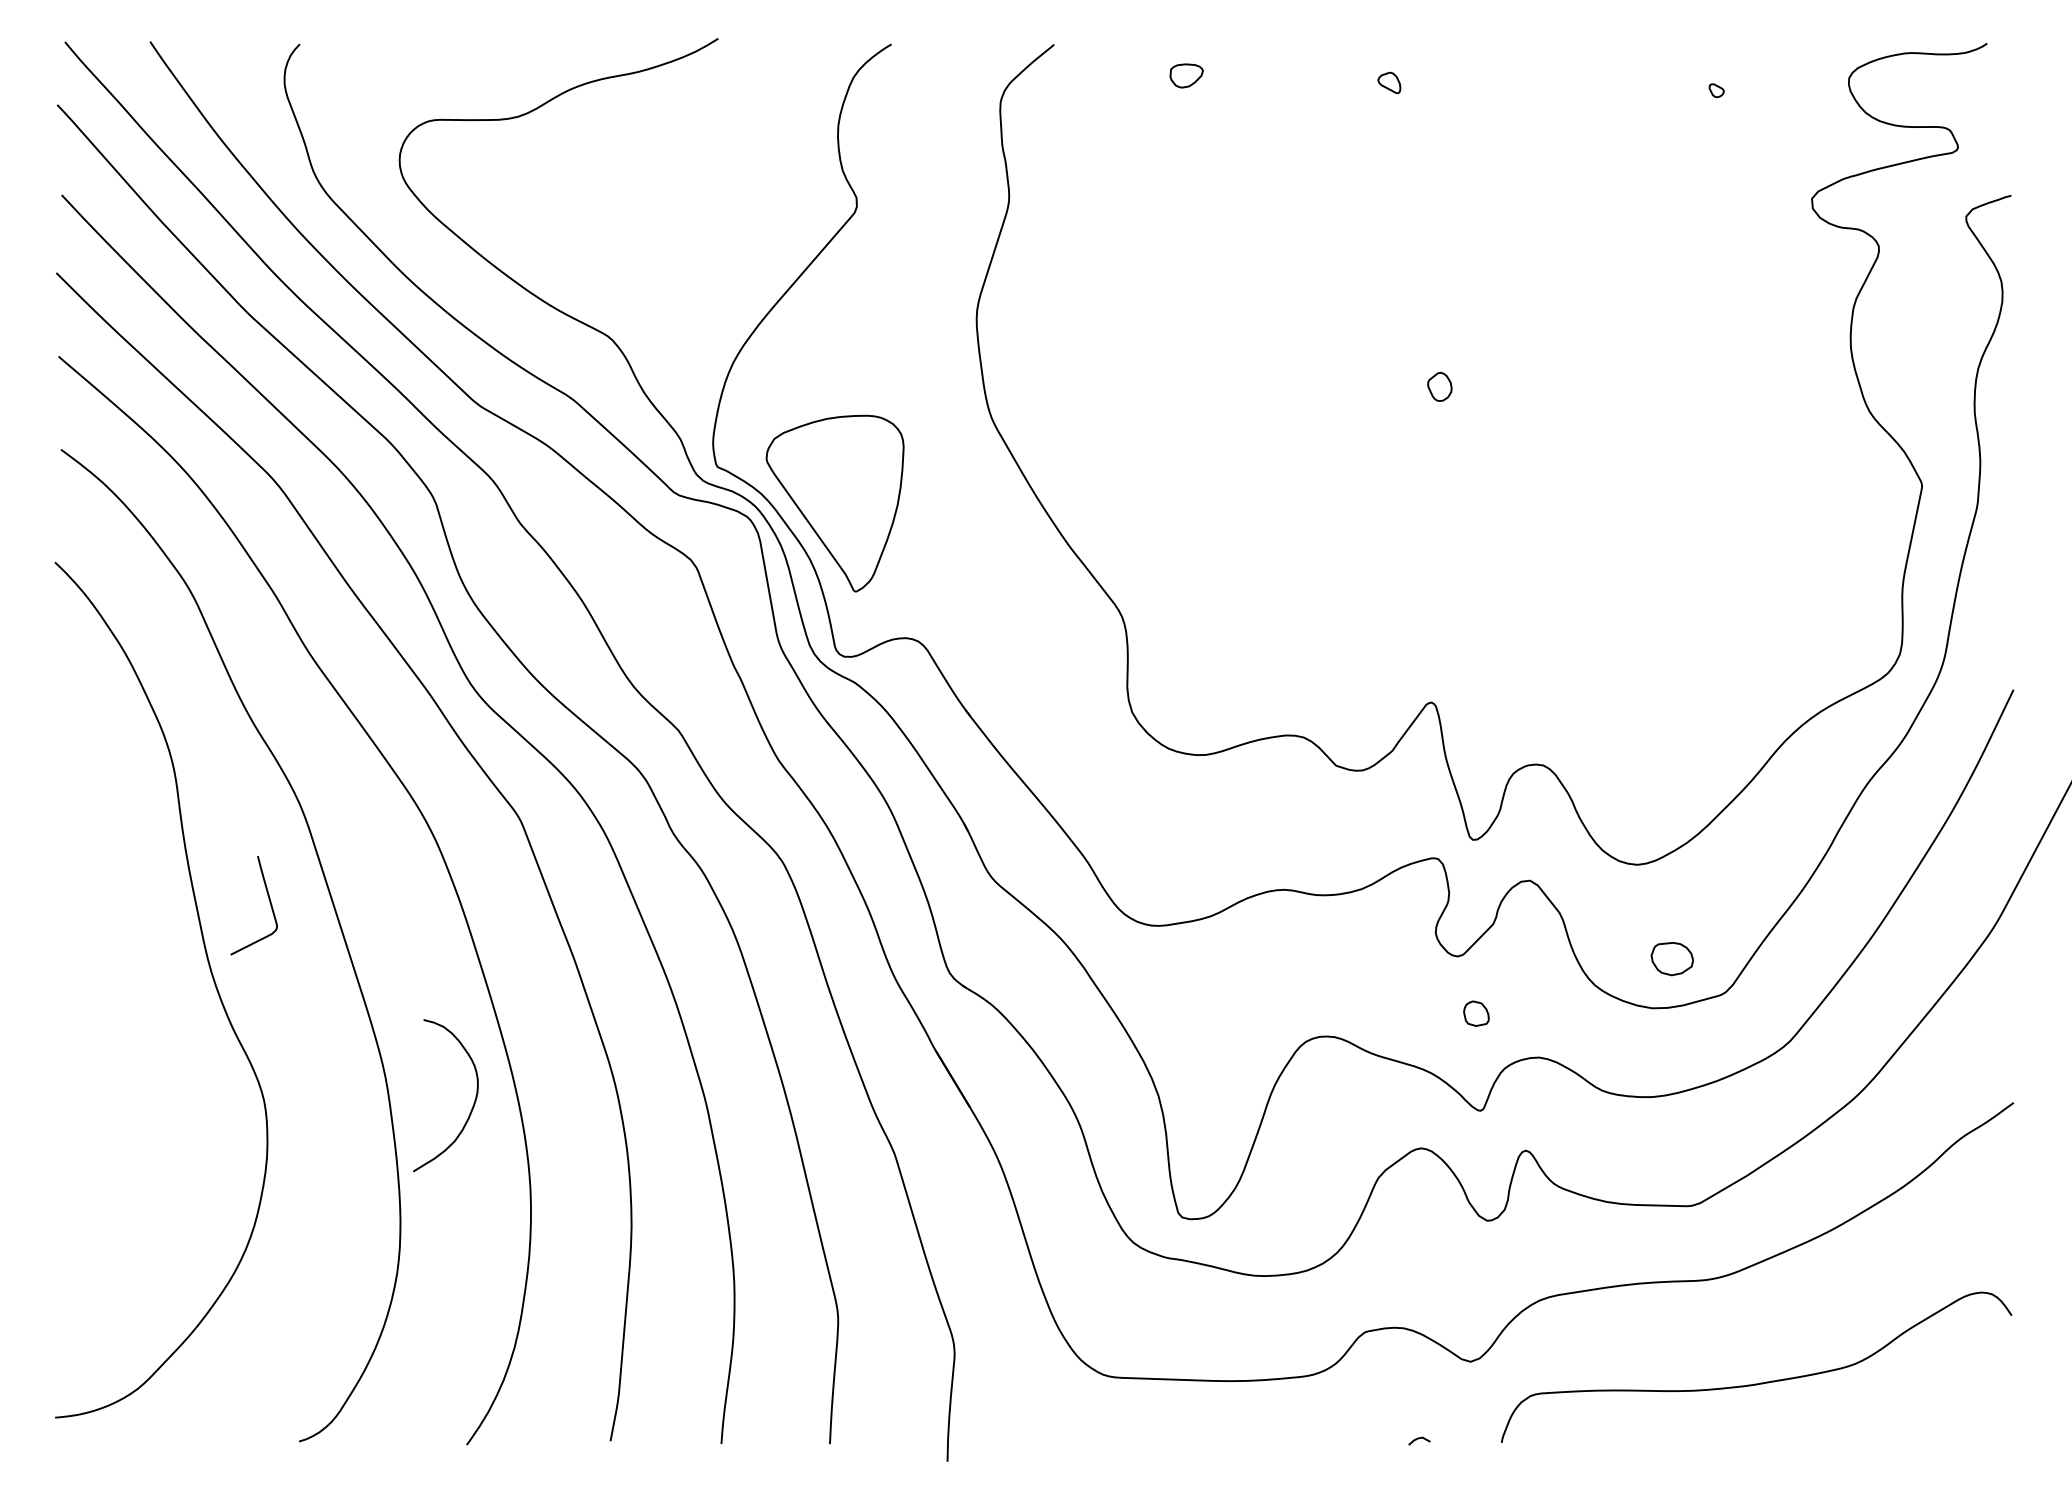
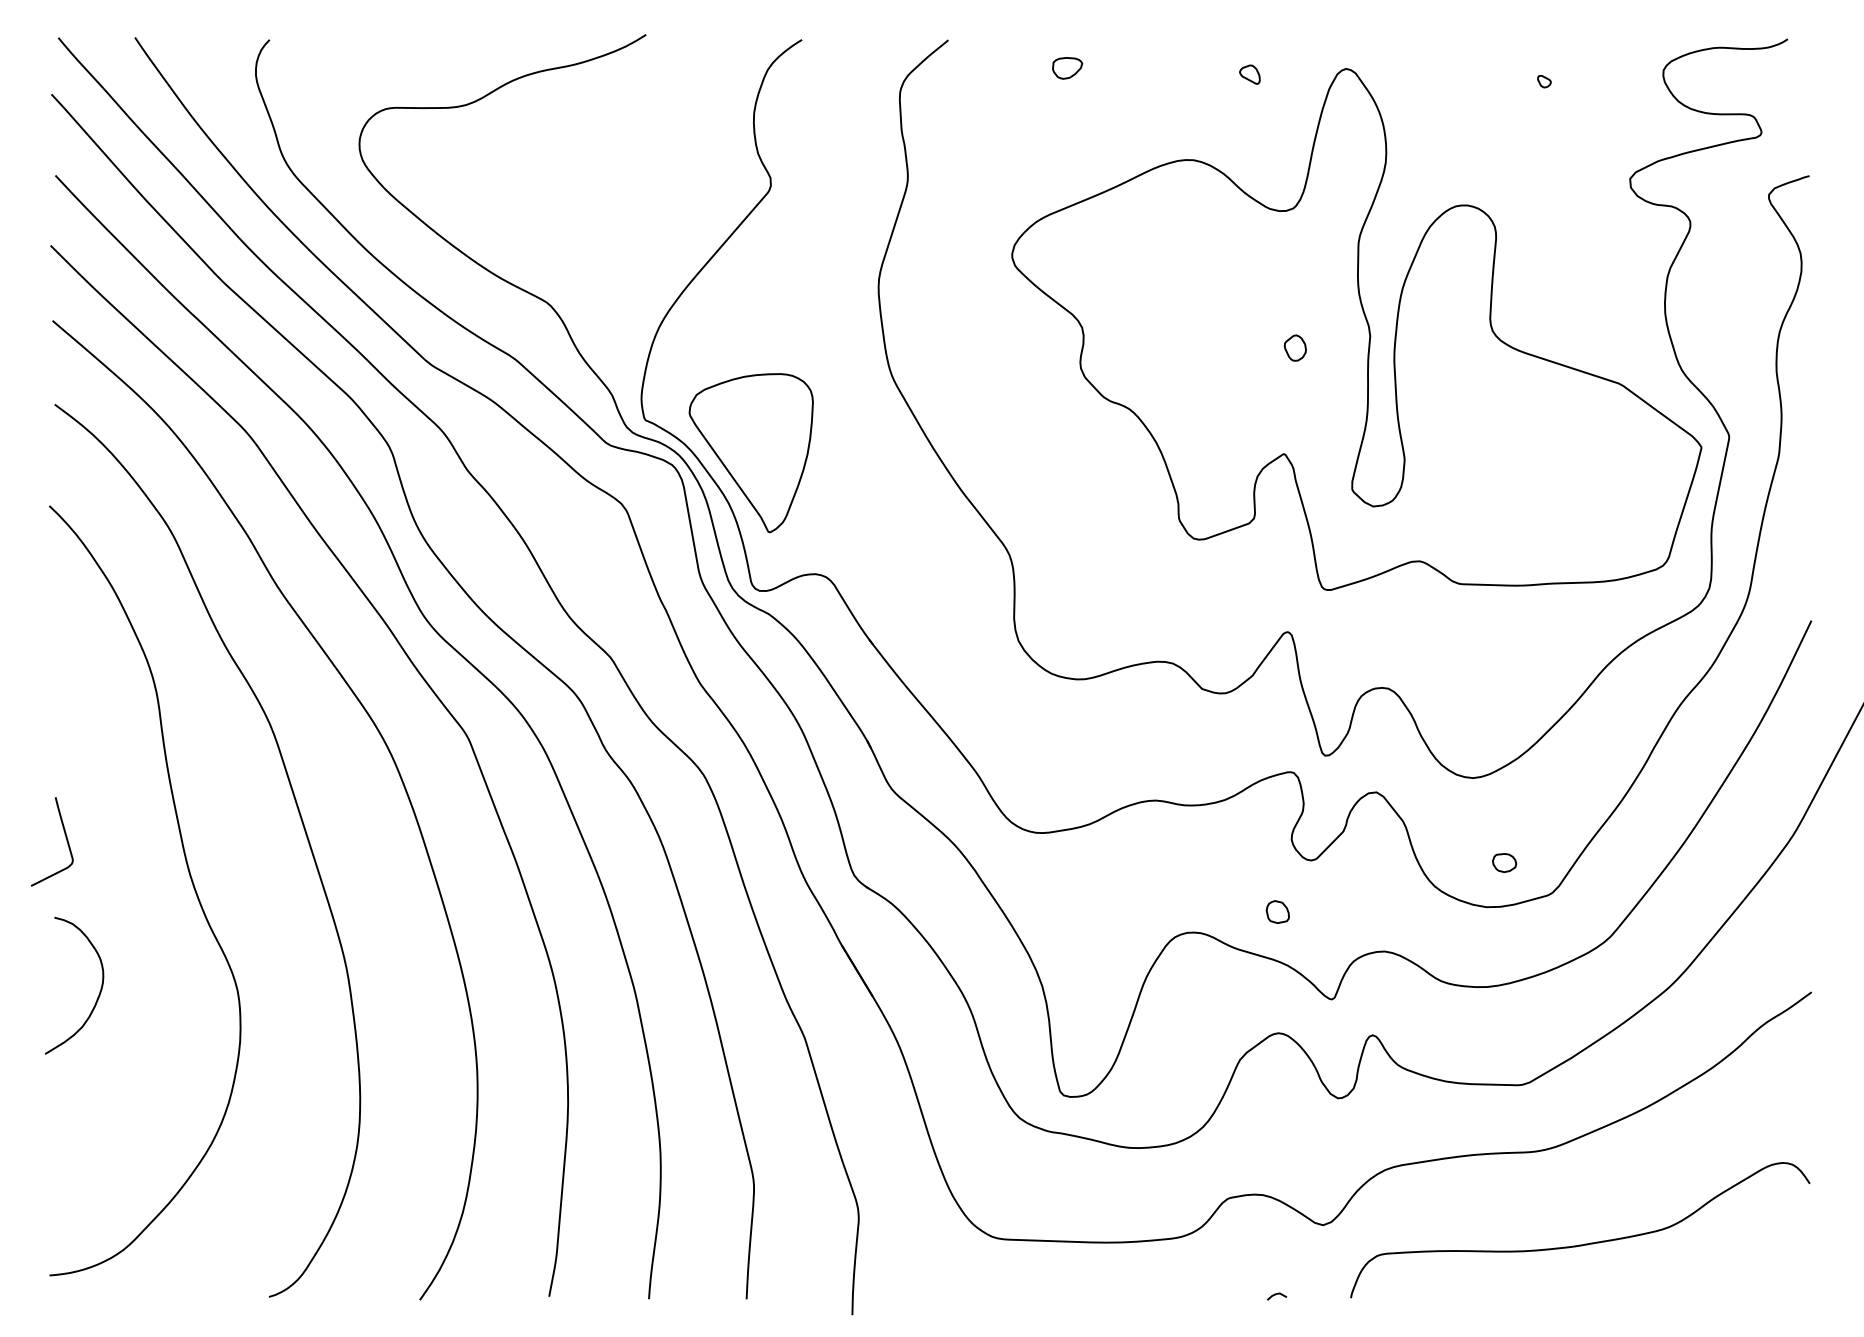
part: (1508, 365) -> (1357, 328), added
curve: (268, 899) -> (65, 836), moved
part: (1672, 959) -> (1504, 863), size x0.62
part: (1476, 1013) -> (1277, 911), moved
curve: (471, 1108) -> (97, 997), moved

